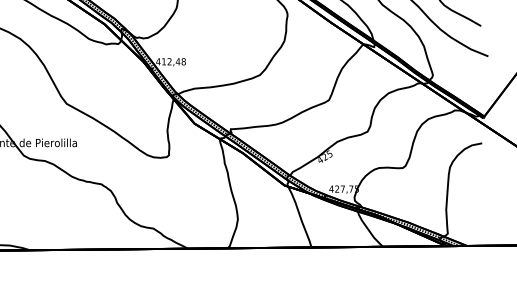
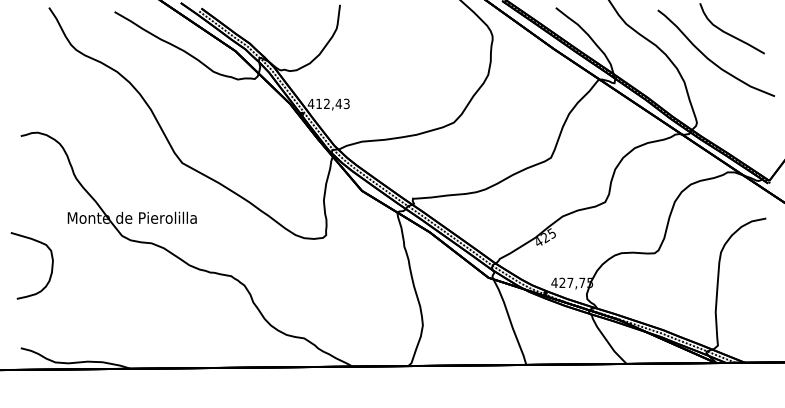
text: (183, 61) -> (346, 103), 412,48 -> 412,43

